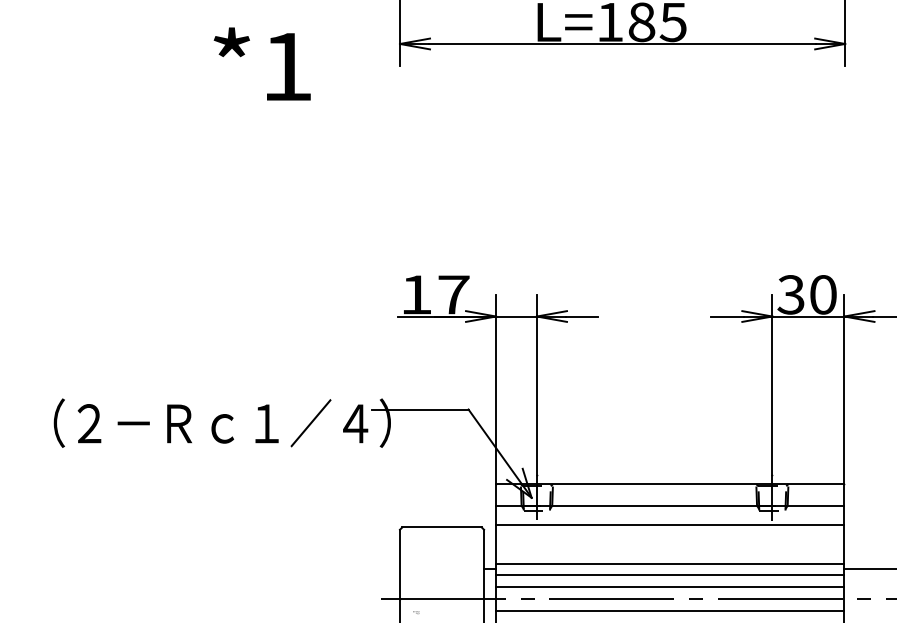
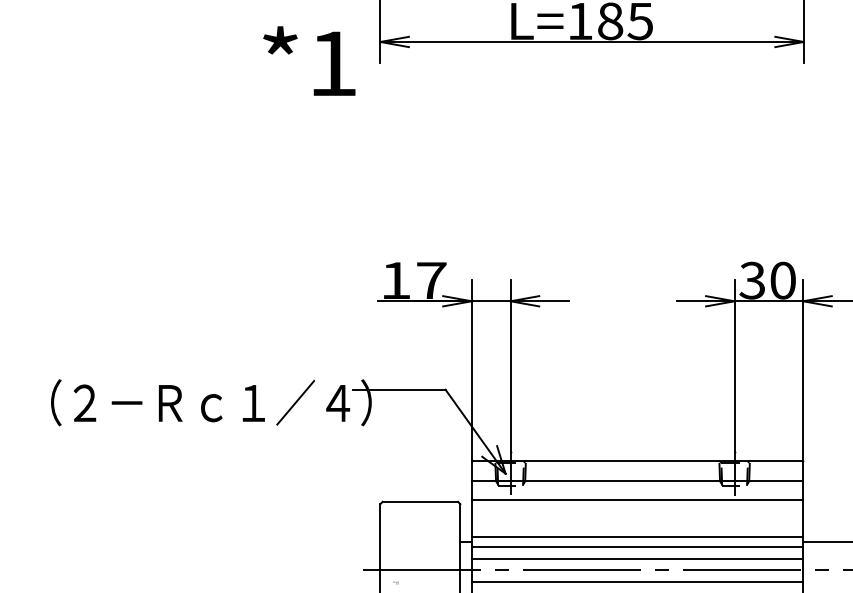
text: (262, 63) -> (309, 60), moved

